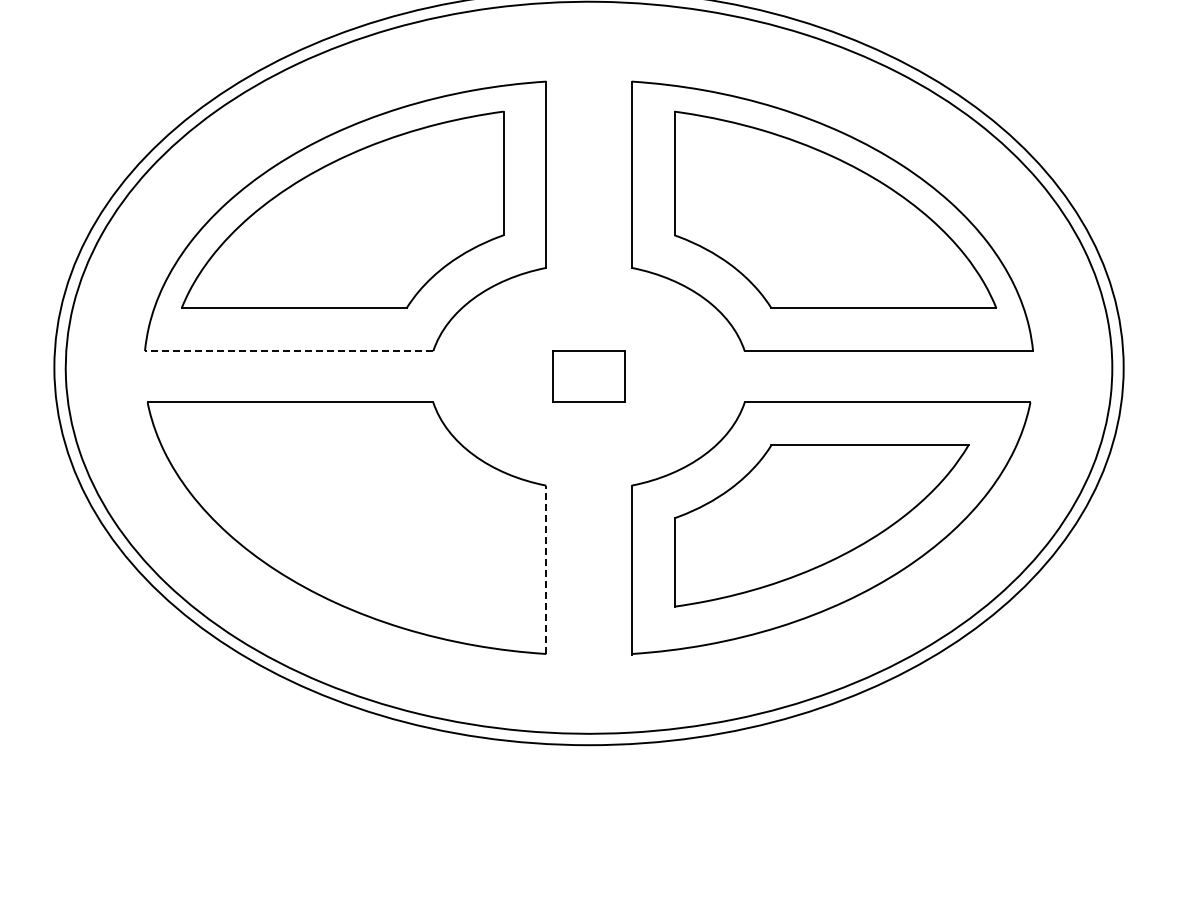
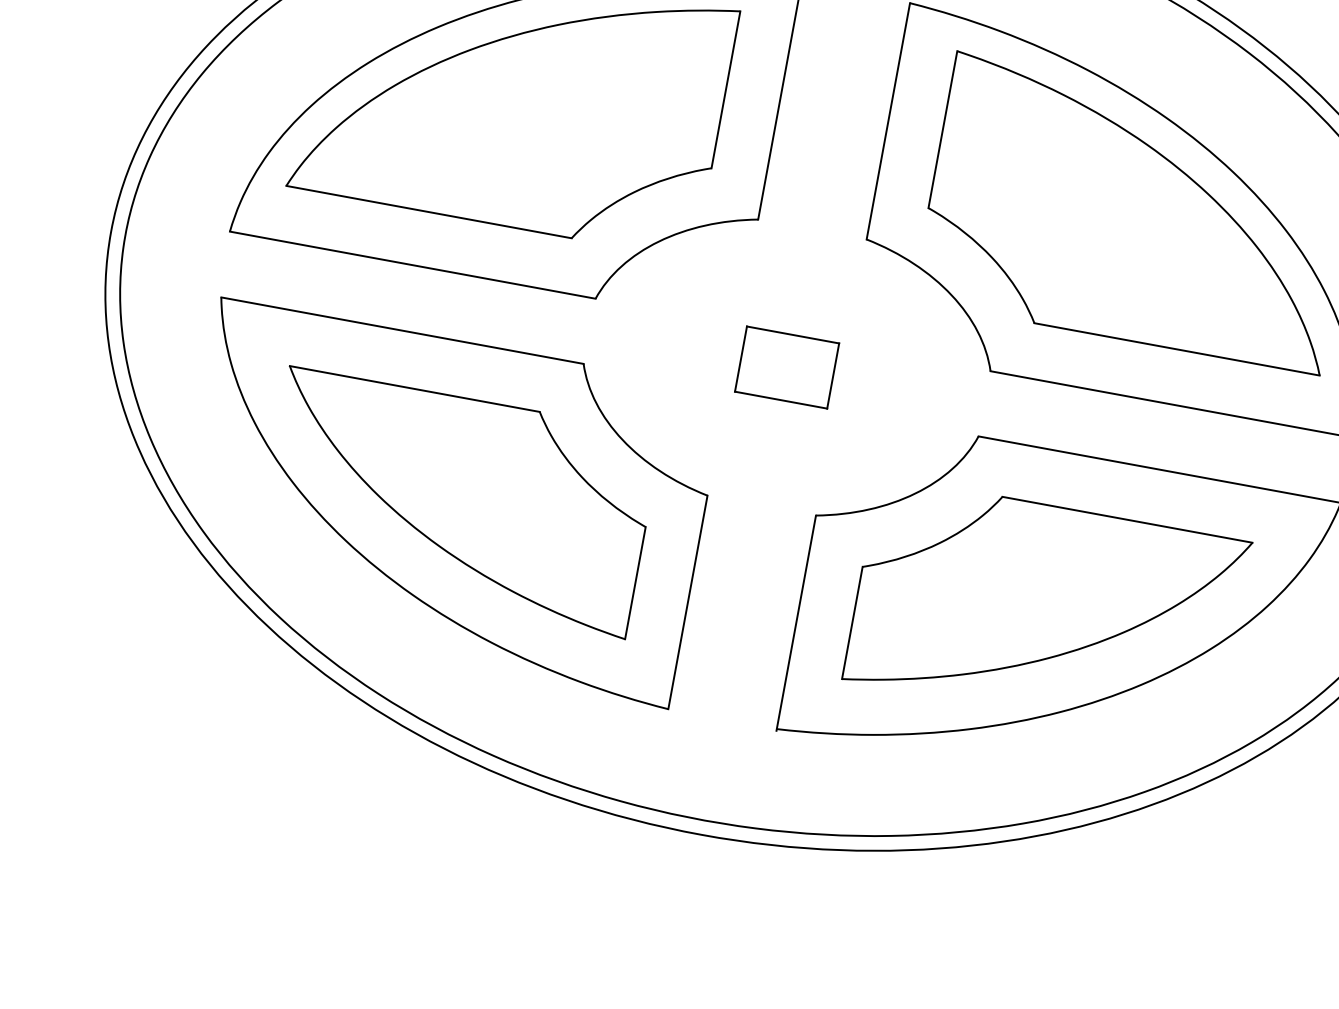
line: (288, 351) -> (411, 265), dashed -> solid
part: (356, 525) -> (457, 502), added
line: (546, 569) -> (688, 602), dashed -> solid

